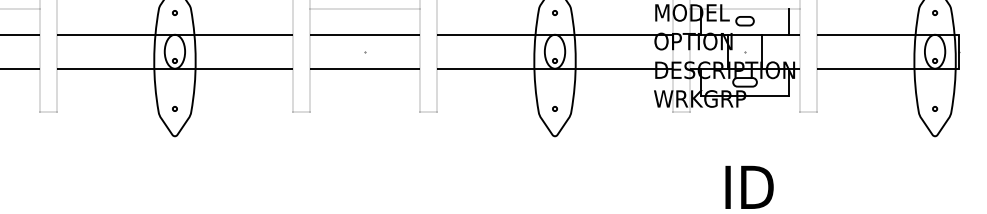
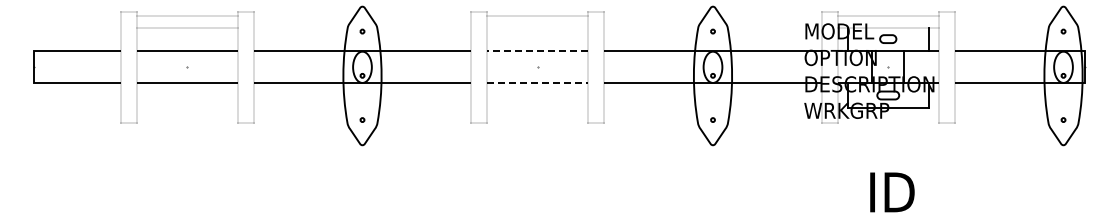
line: (364, 8) -> (537, 27), removed
line: (364, 34) -> (537, 51), solid -> dashed
line: (364, 69) -> (537, 83), solid -> dashed

